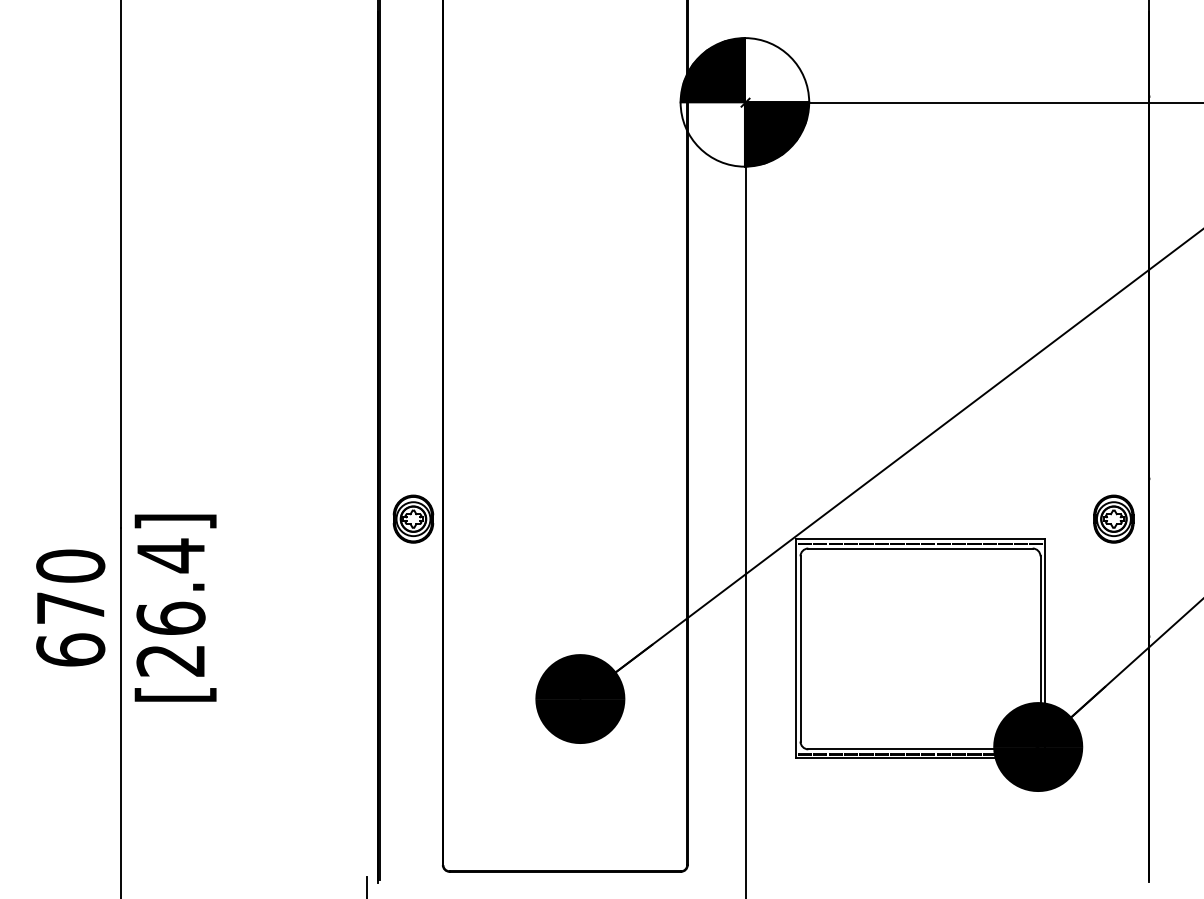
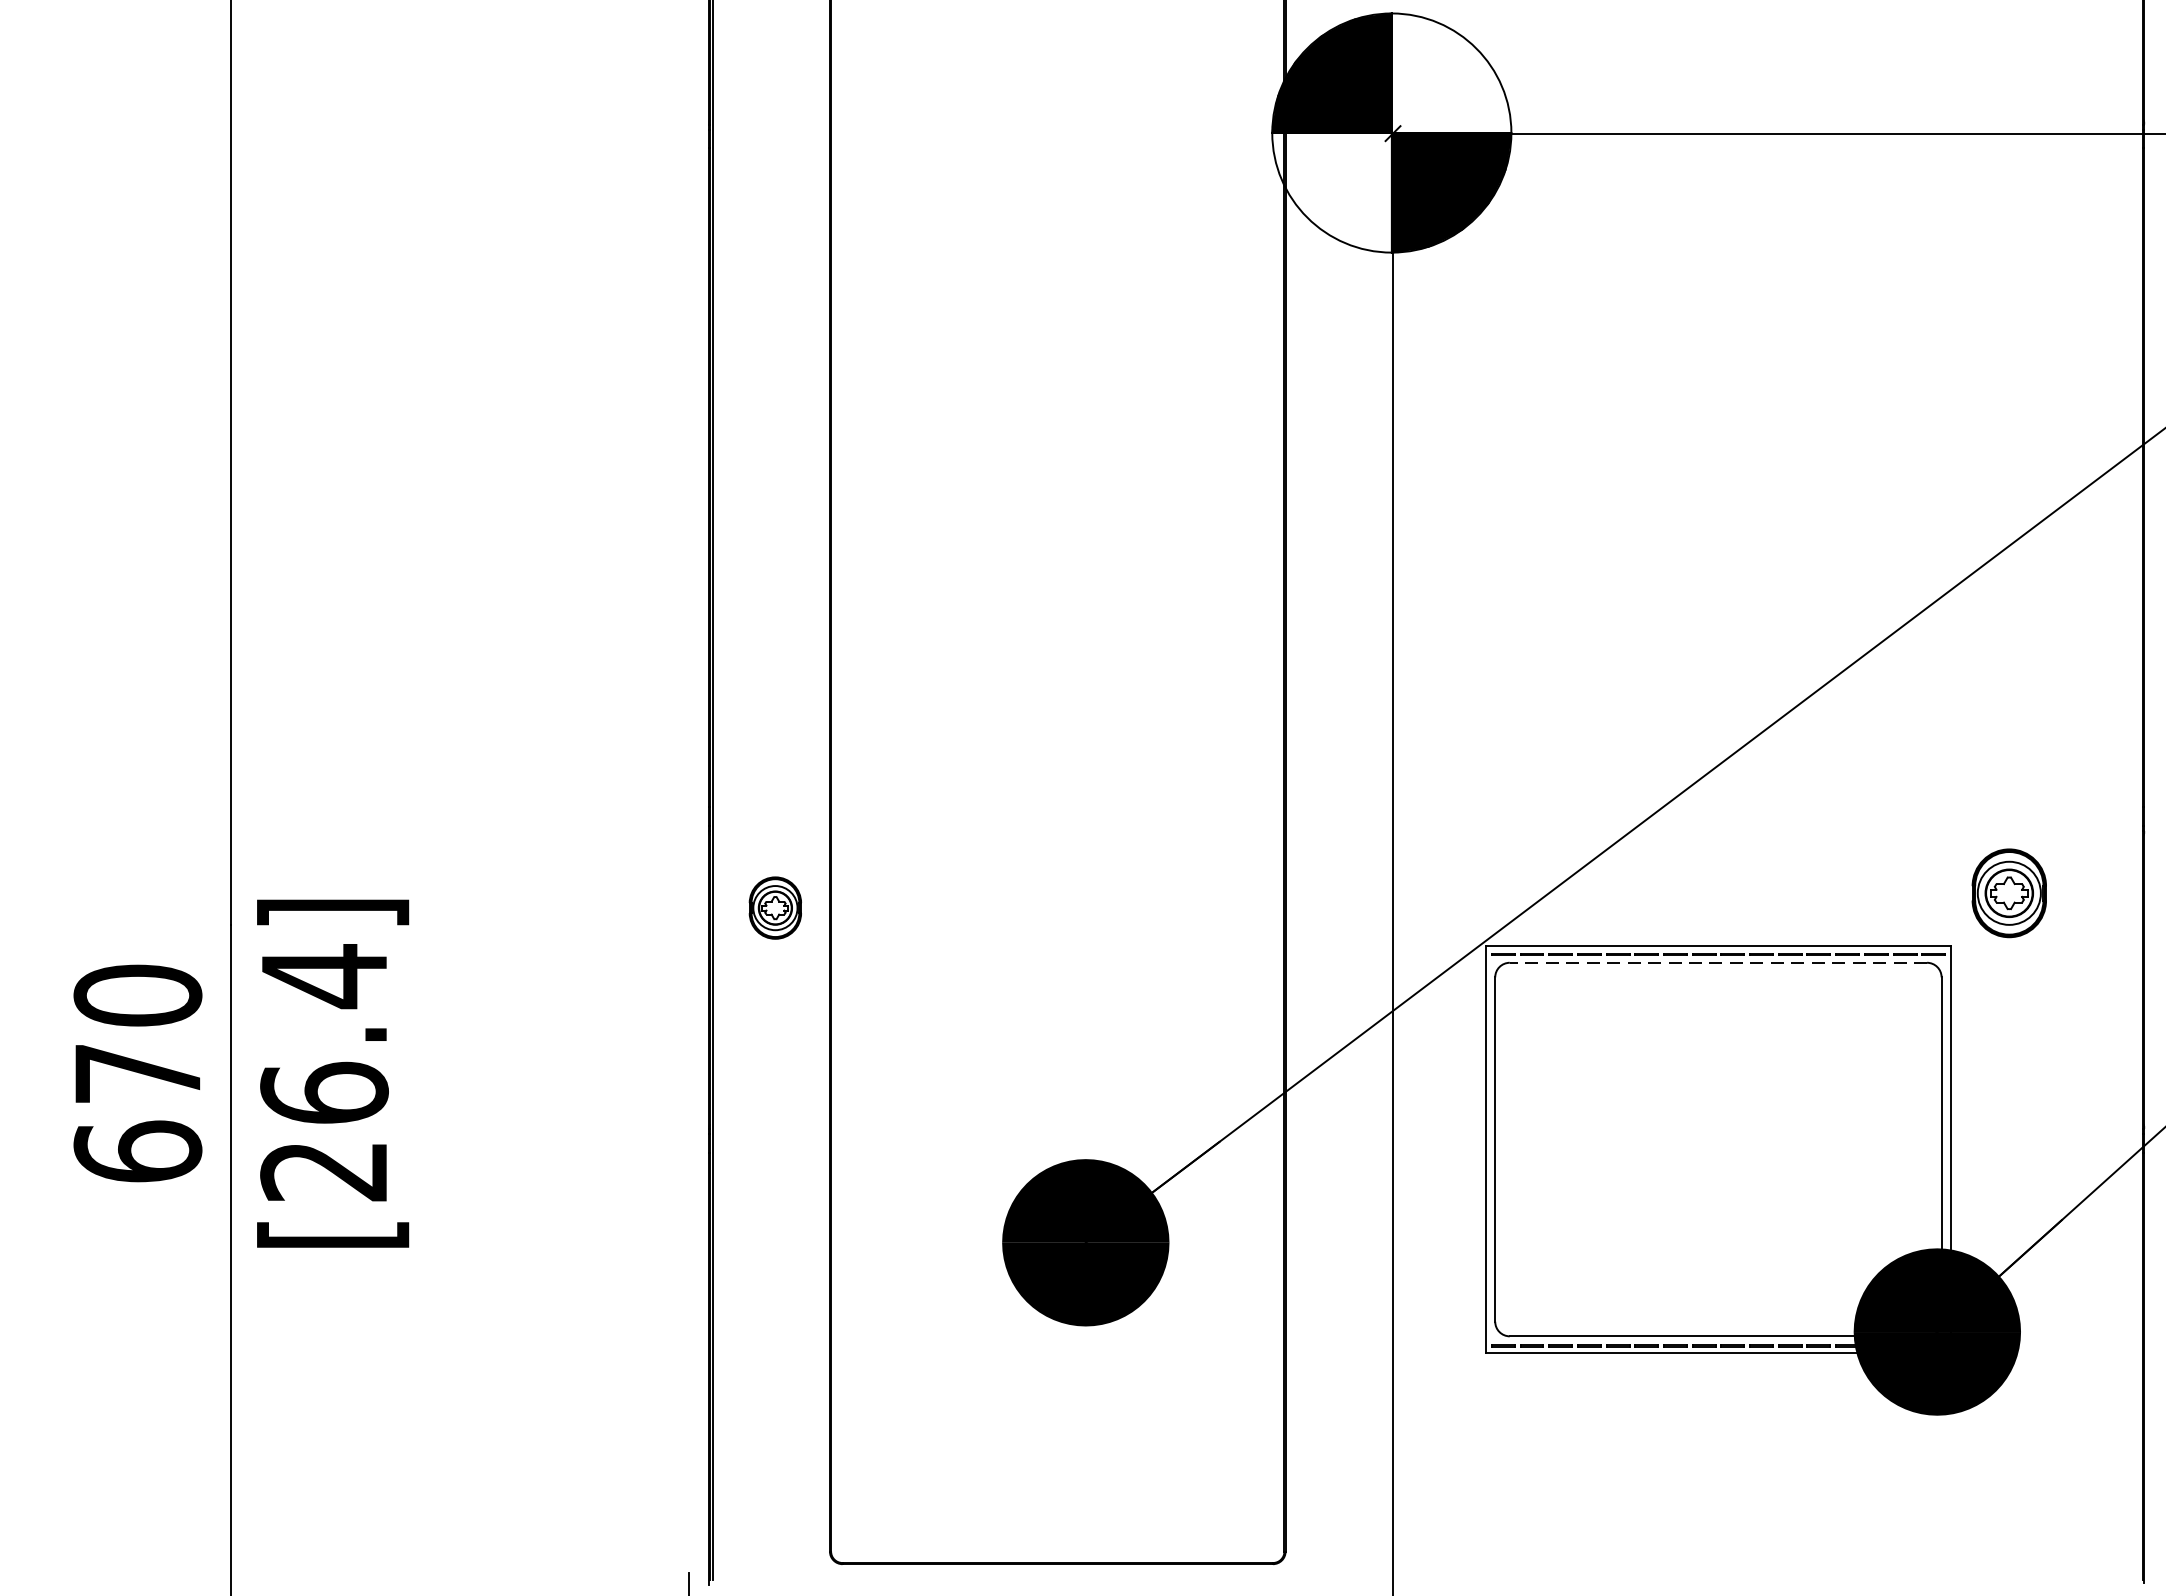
part: (413, 518) -> (775, 906), size x0.7
part: (1113, 518) -> (2008, 892), moved
line: (920, 548) -> (1718, 962), solid -> dashed

